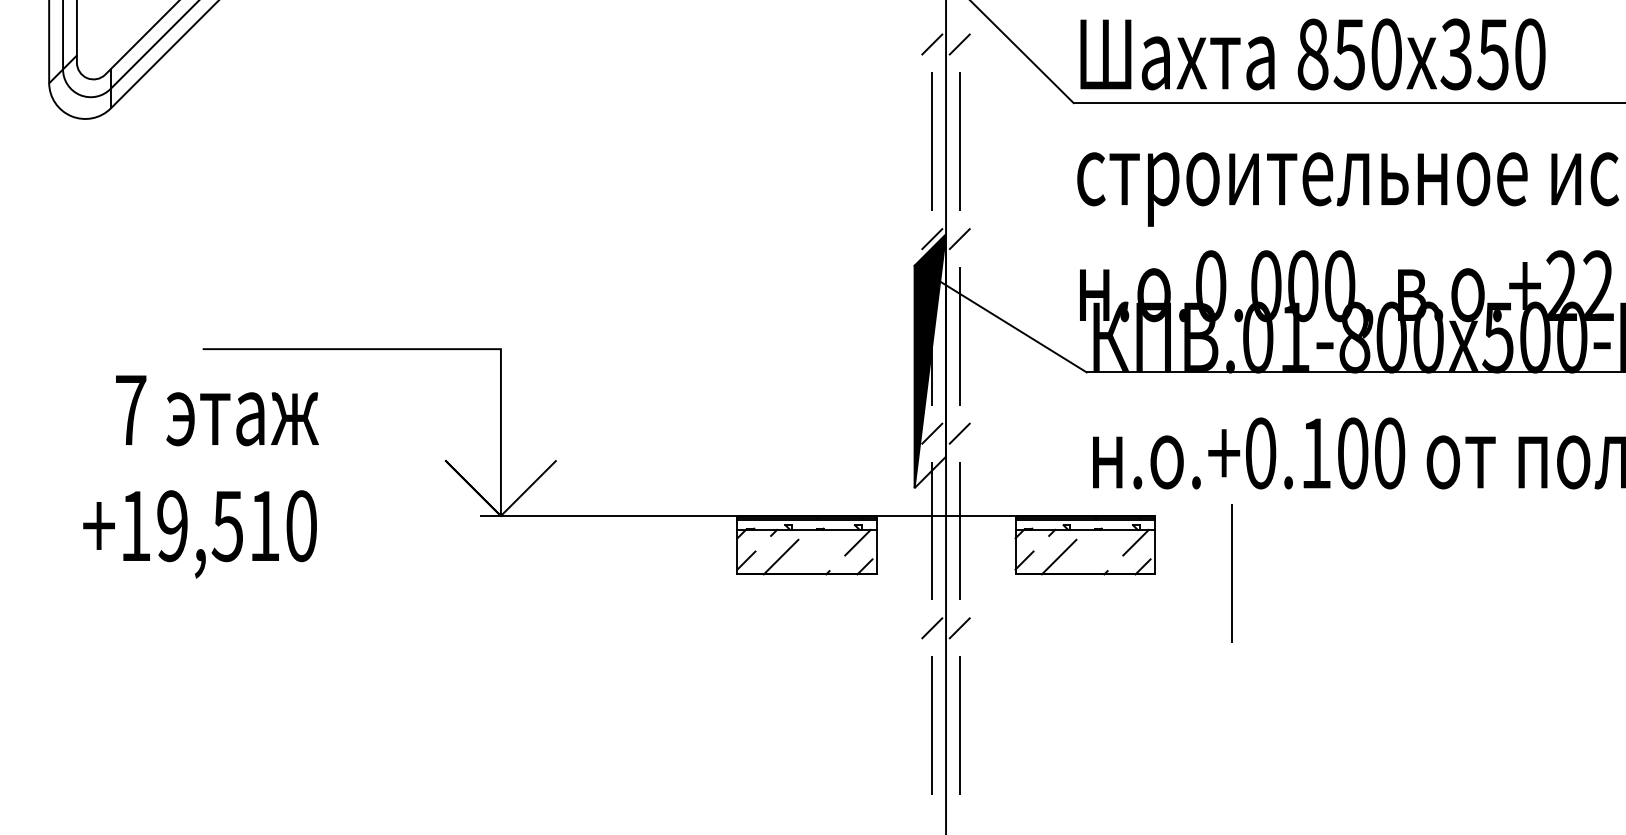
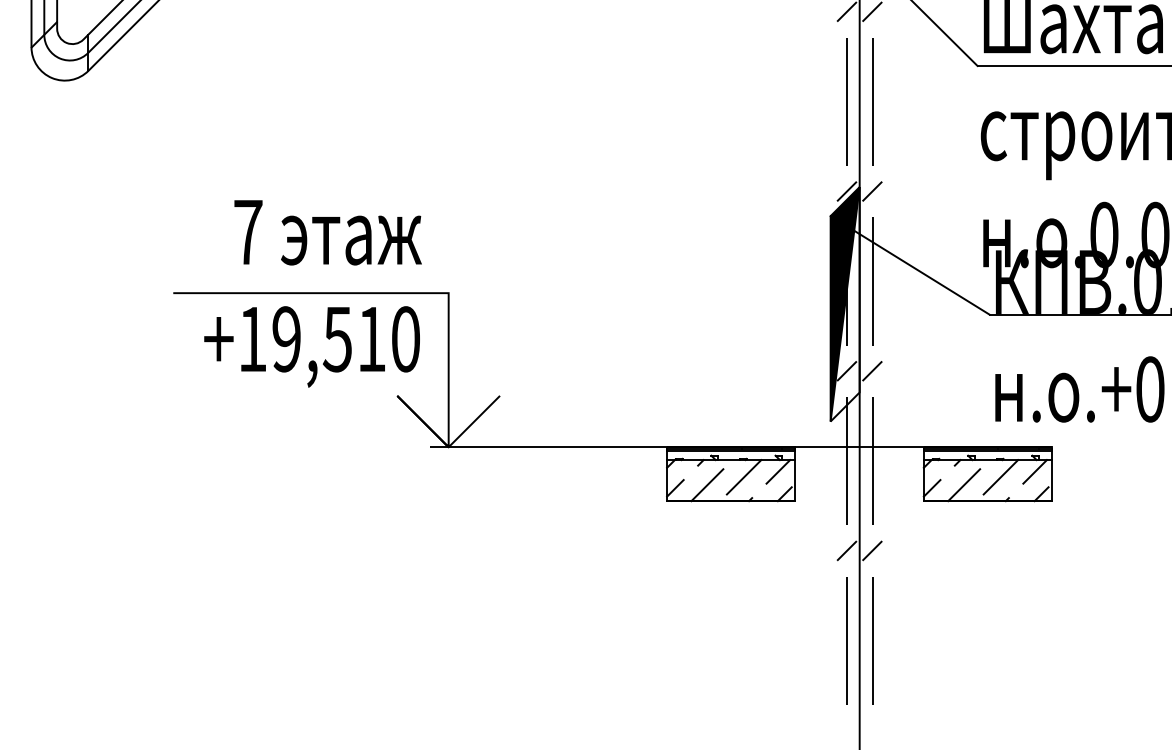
text: (200, 476) -> (312, 293), moved
line: (820, 548) -> (743, 477), added
line: (1098, 548) -> (1000, 477), added
line: (1231, 573) -> (1123, 500), removed

